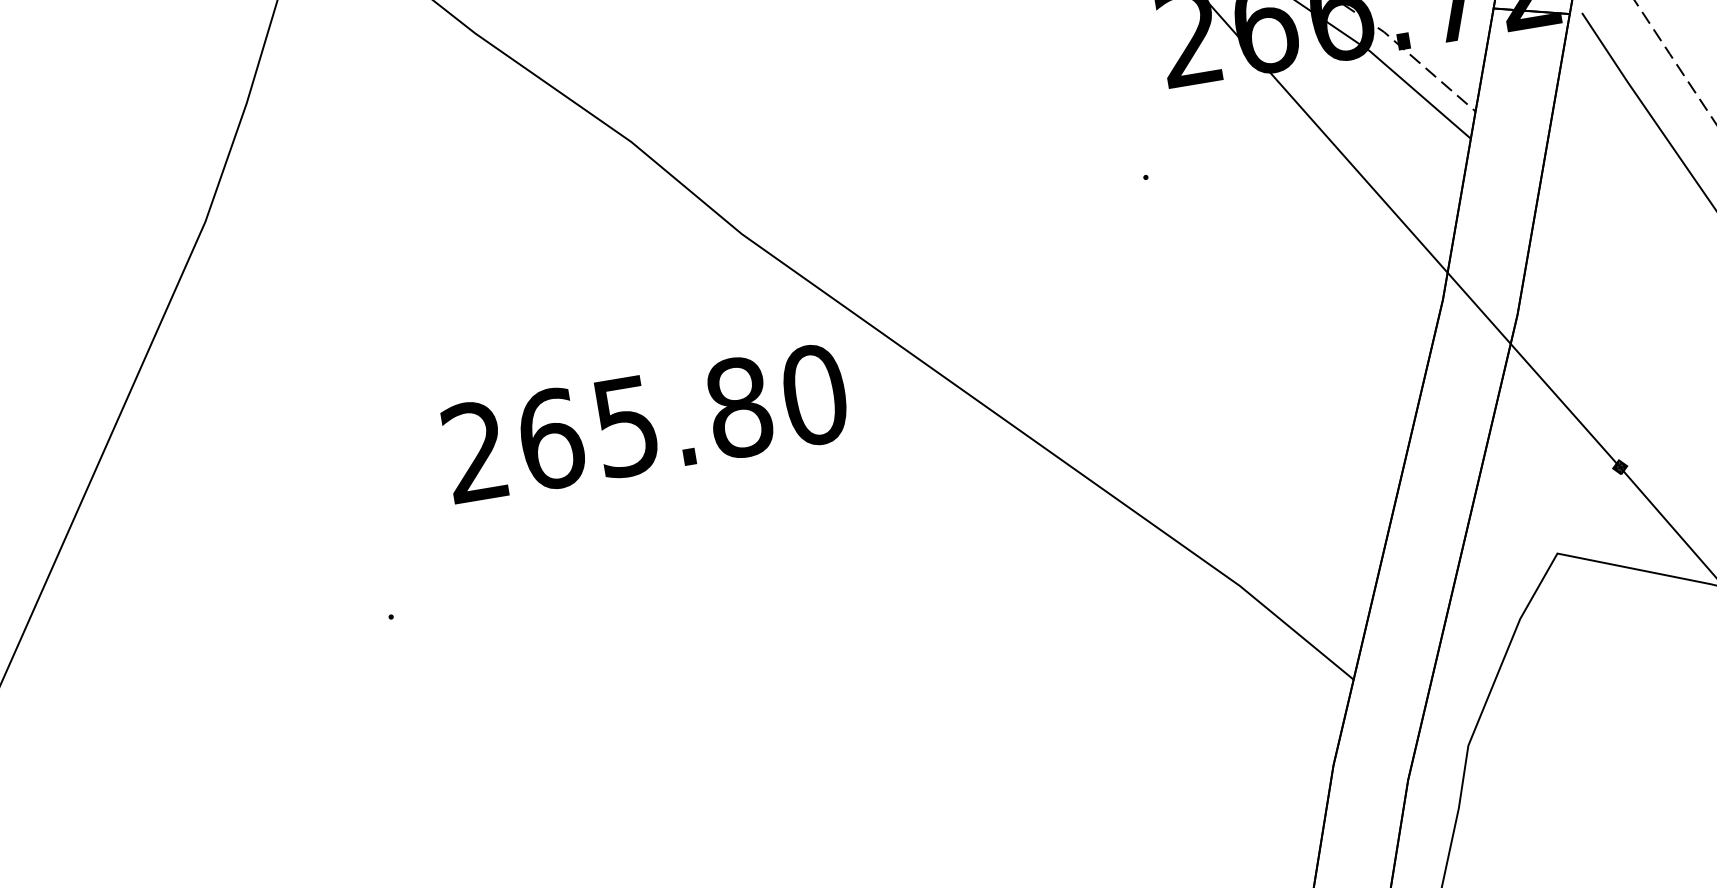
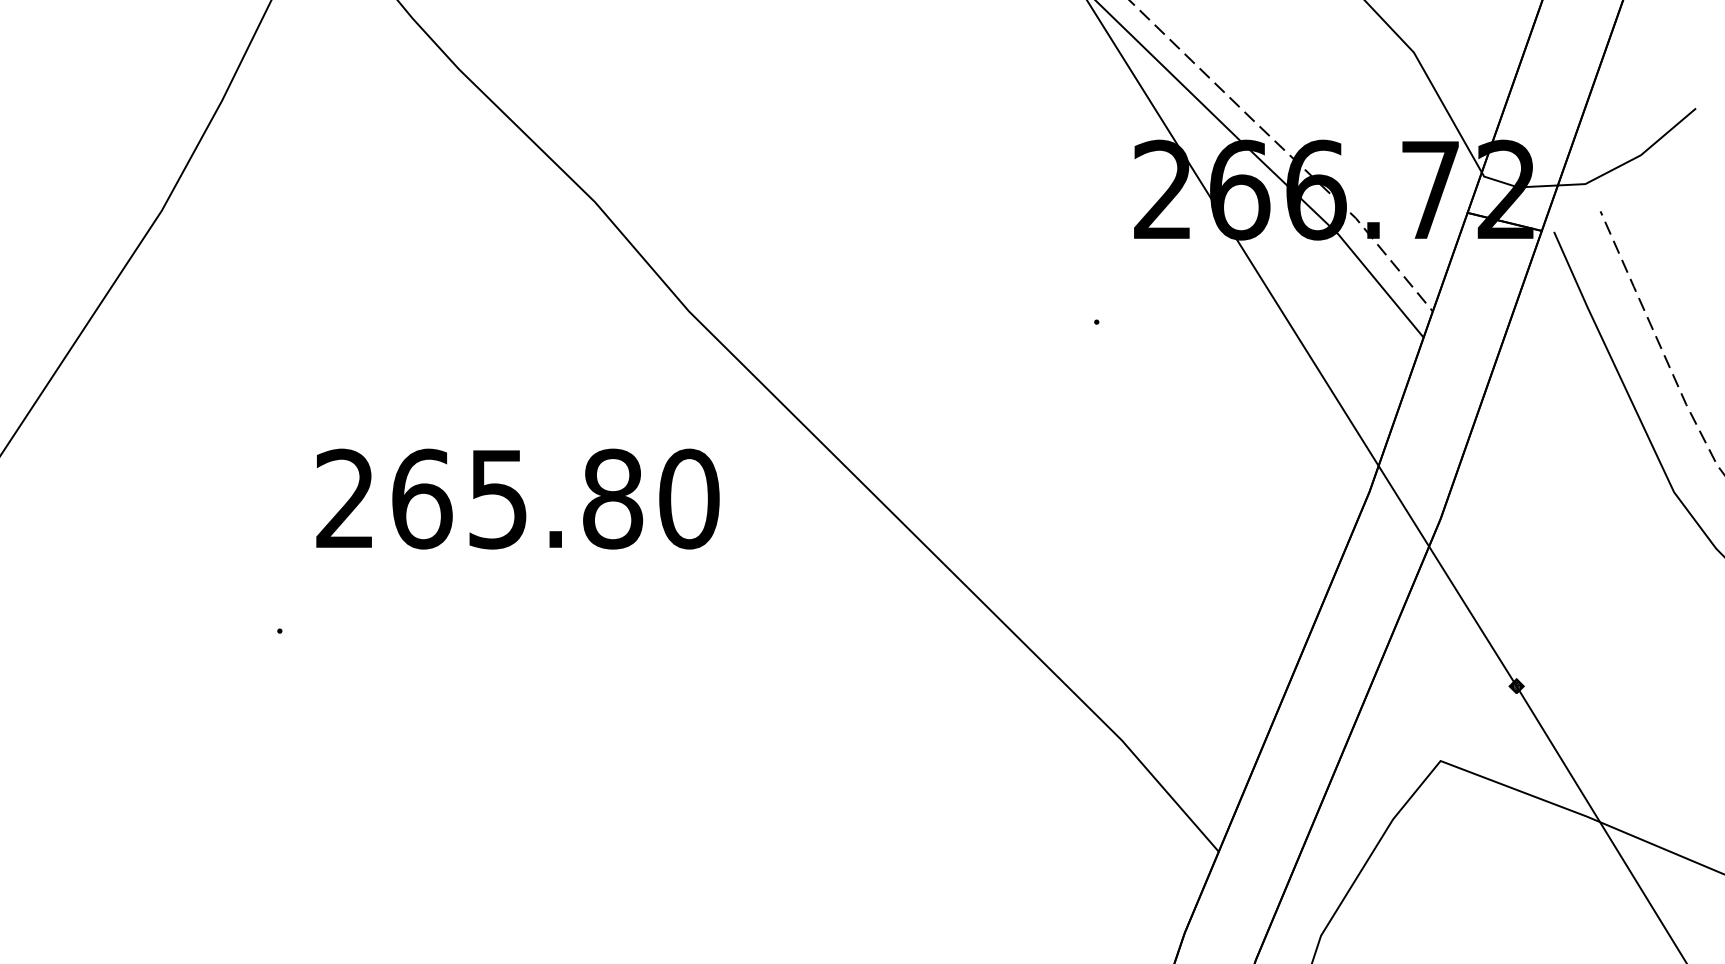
text: (645, 422) -> (517, 498), moved

